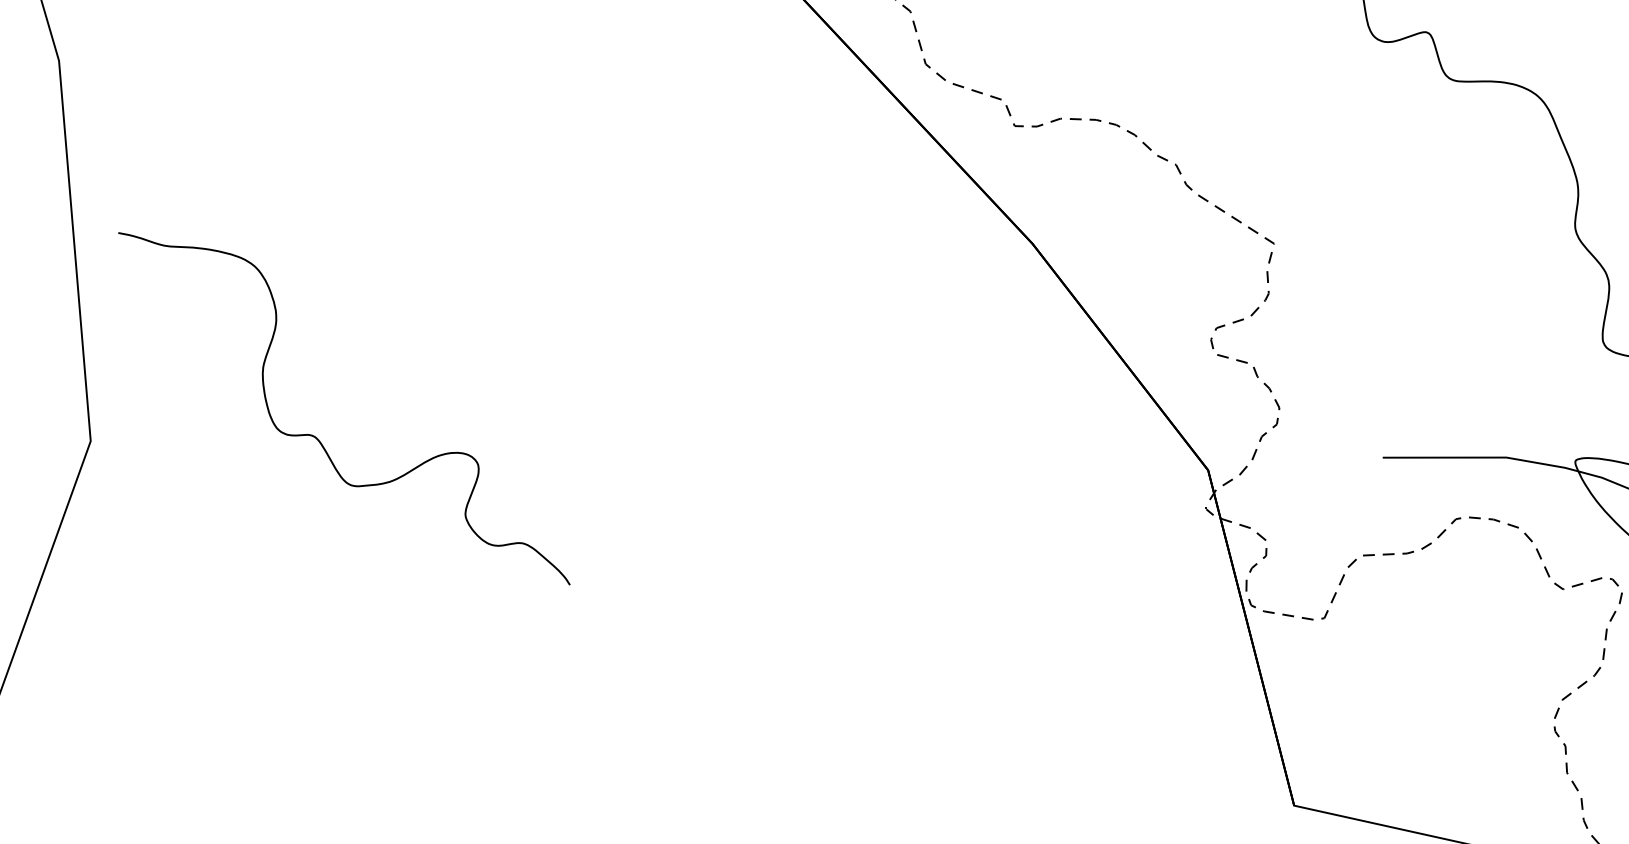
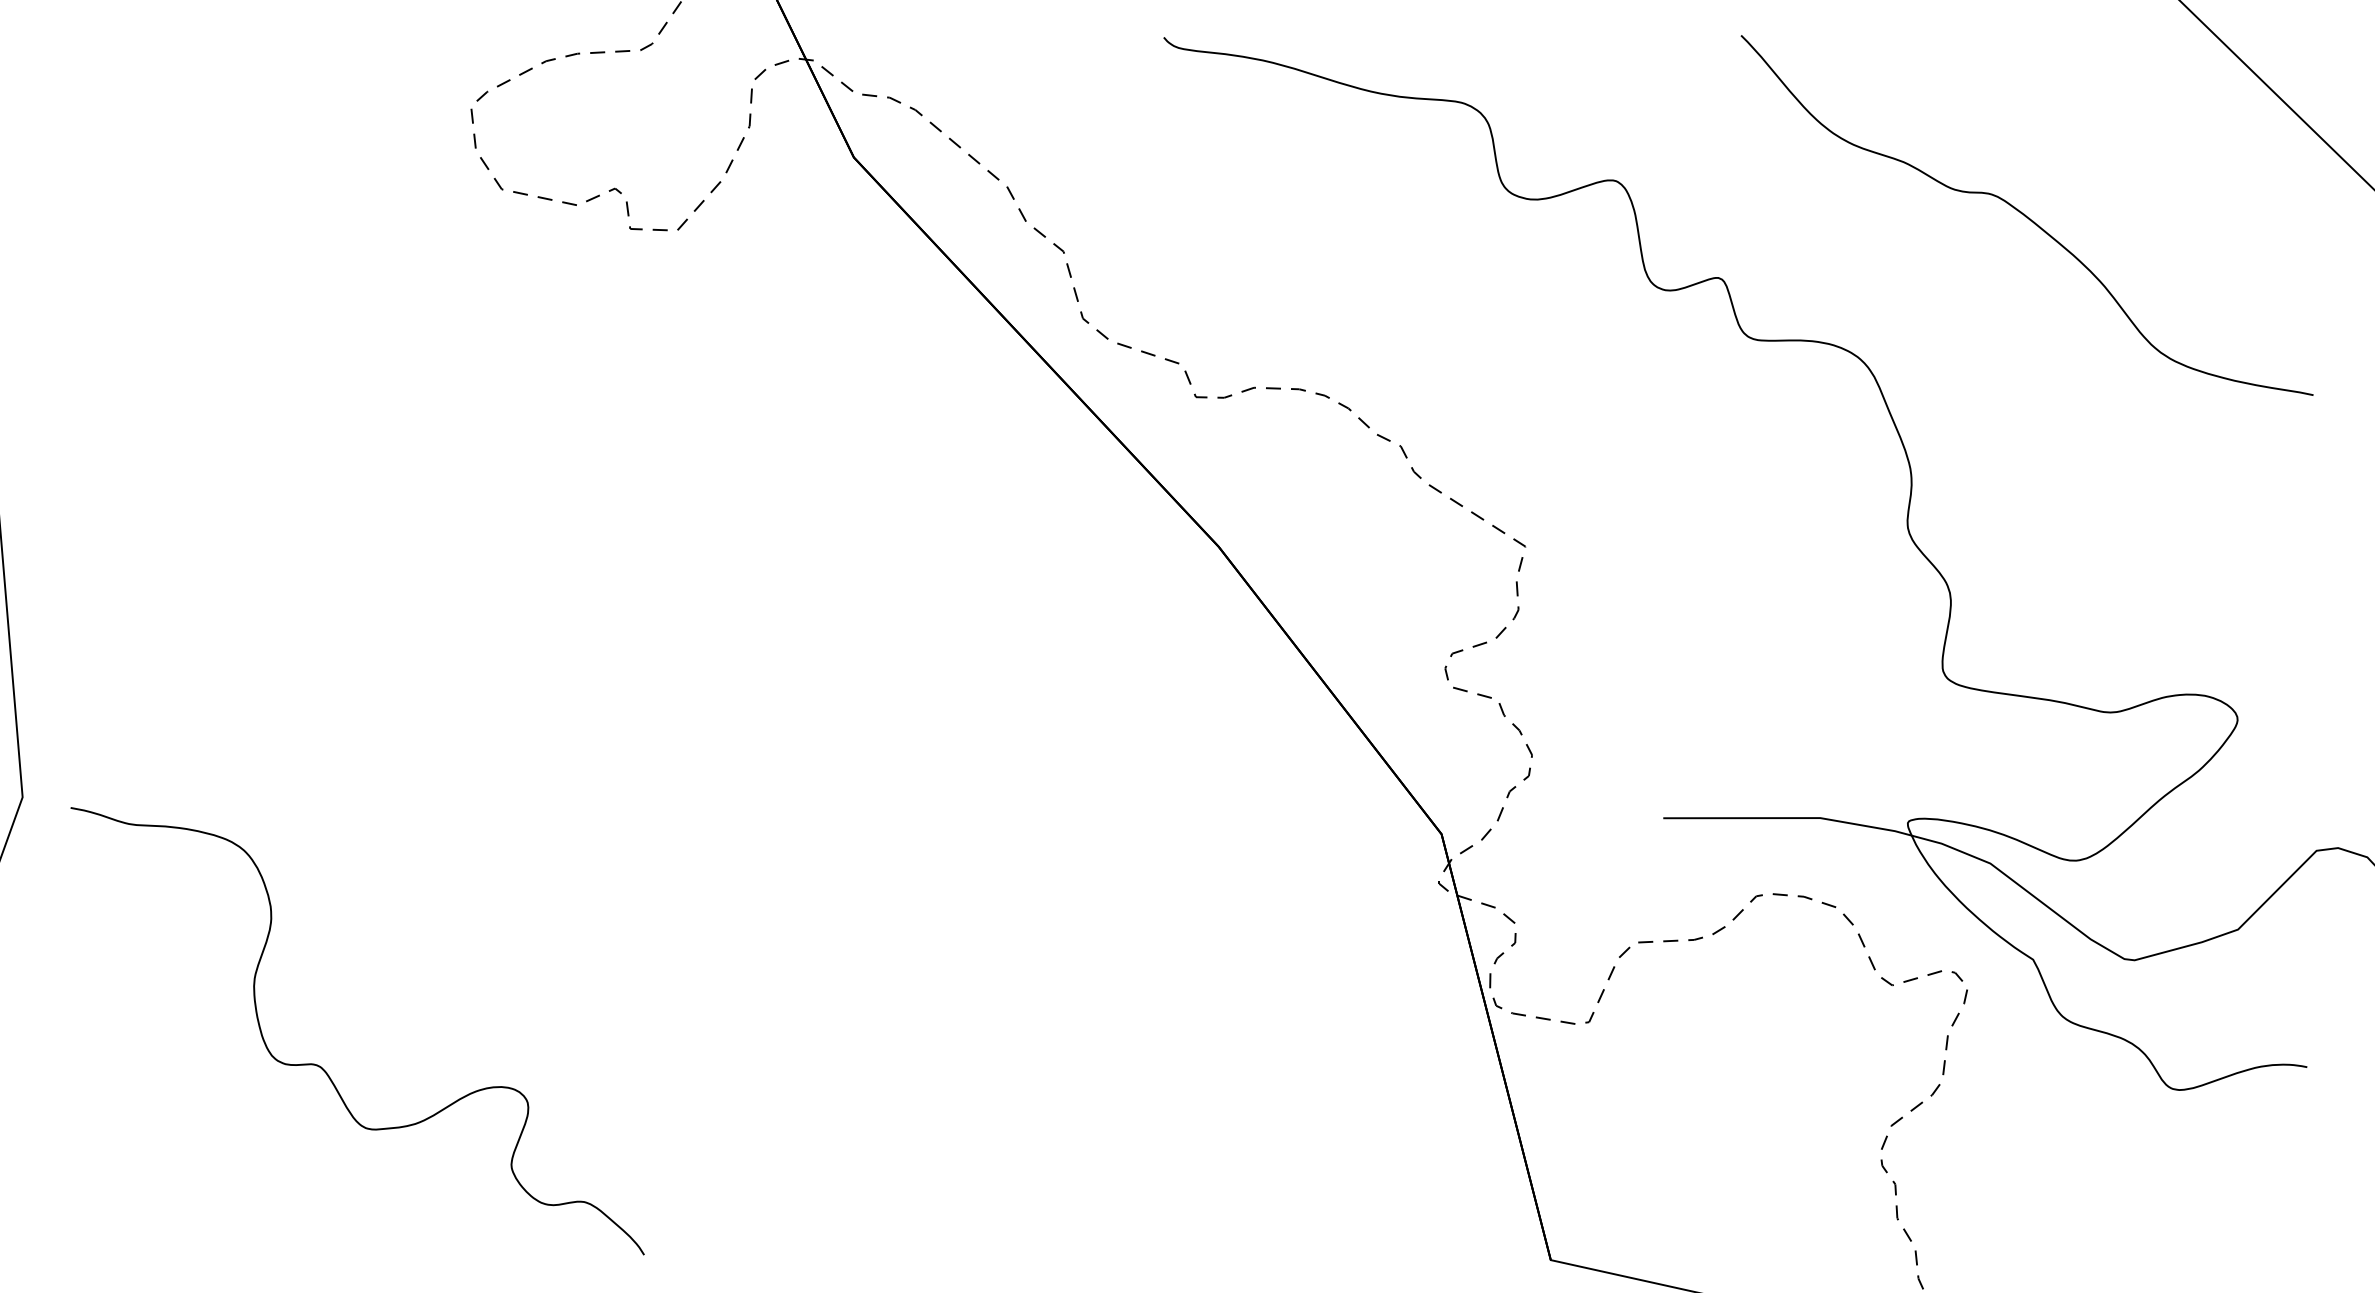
curve: (315, 436) -> (321, 1066), moved

